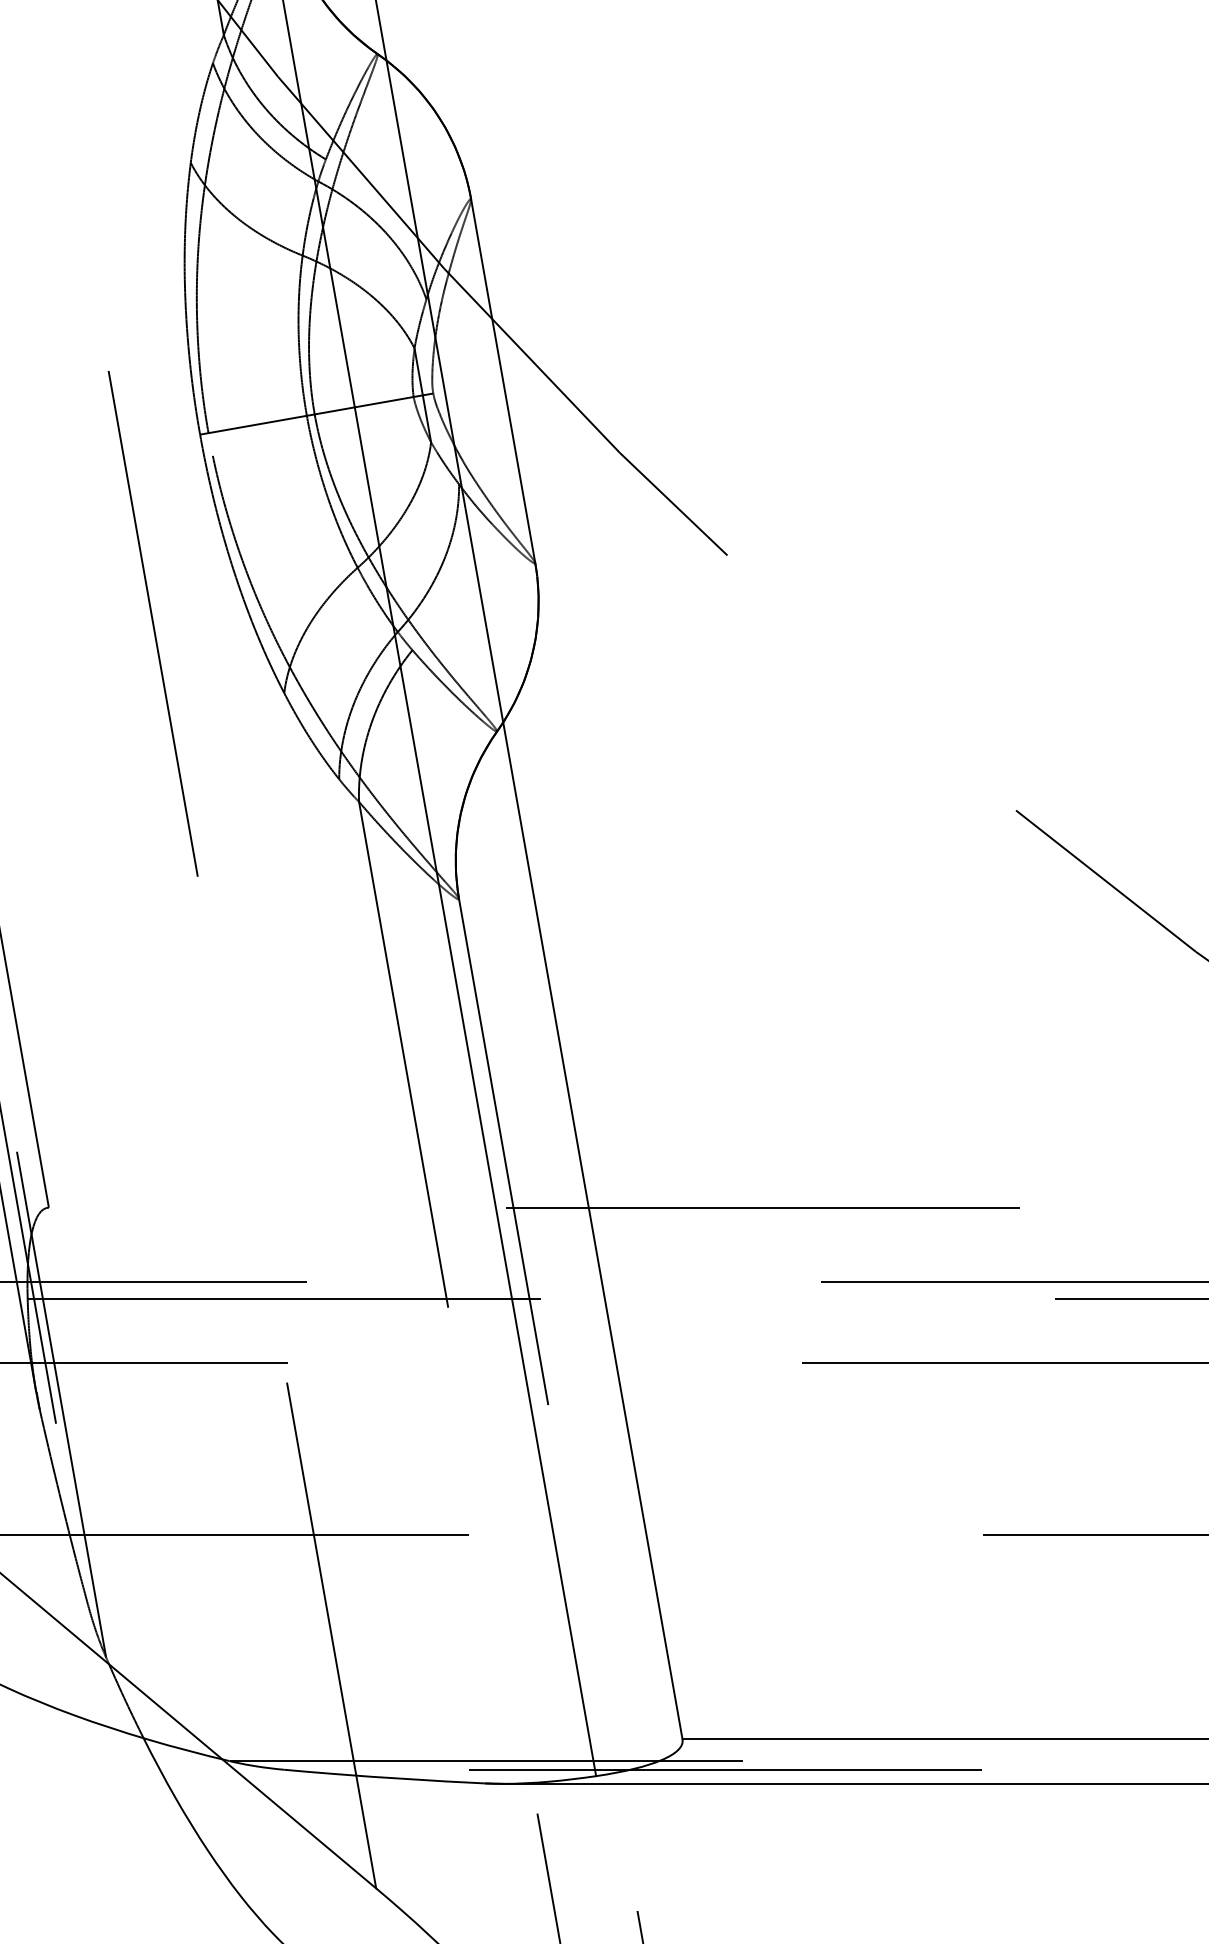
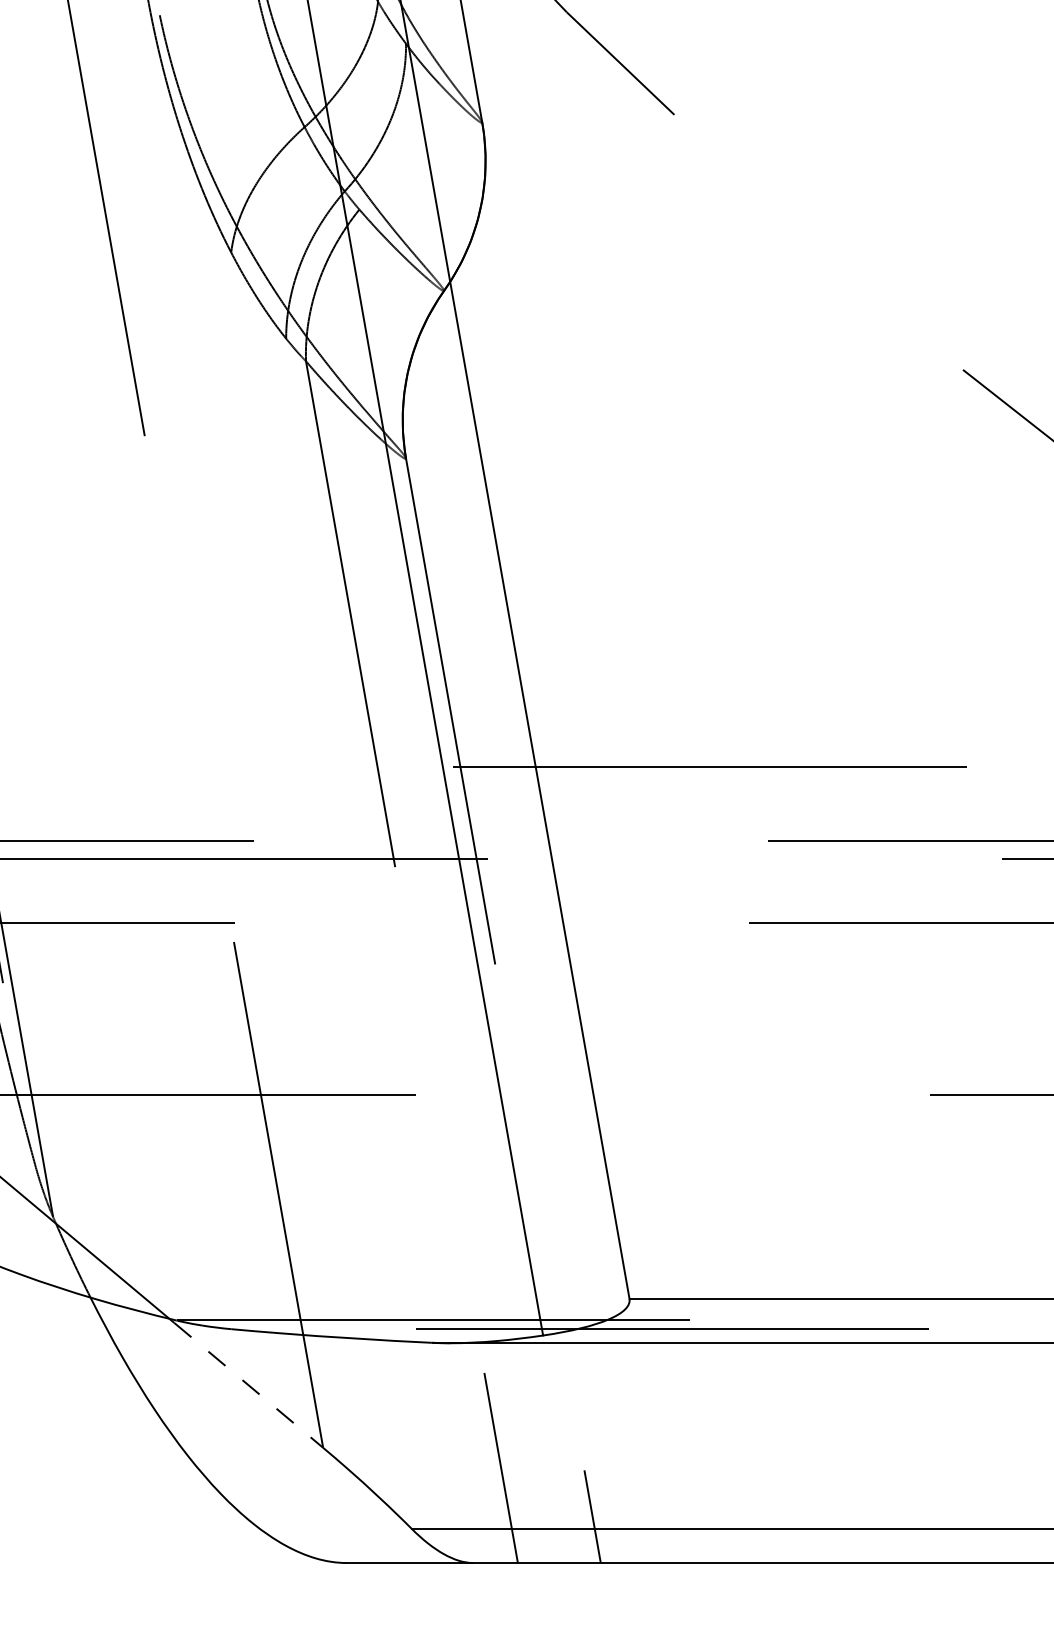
line: (302, 1826) -> (249, 1385), solid -> dashed

